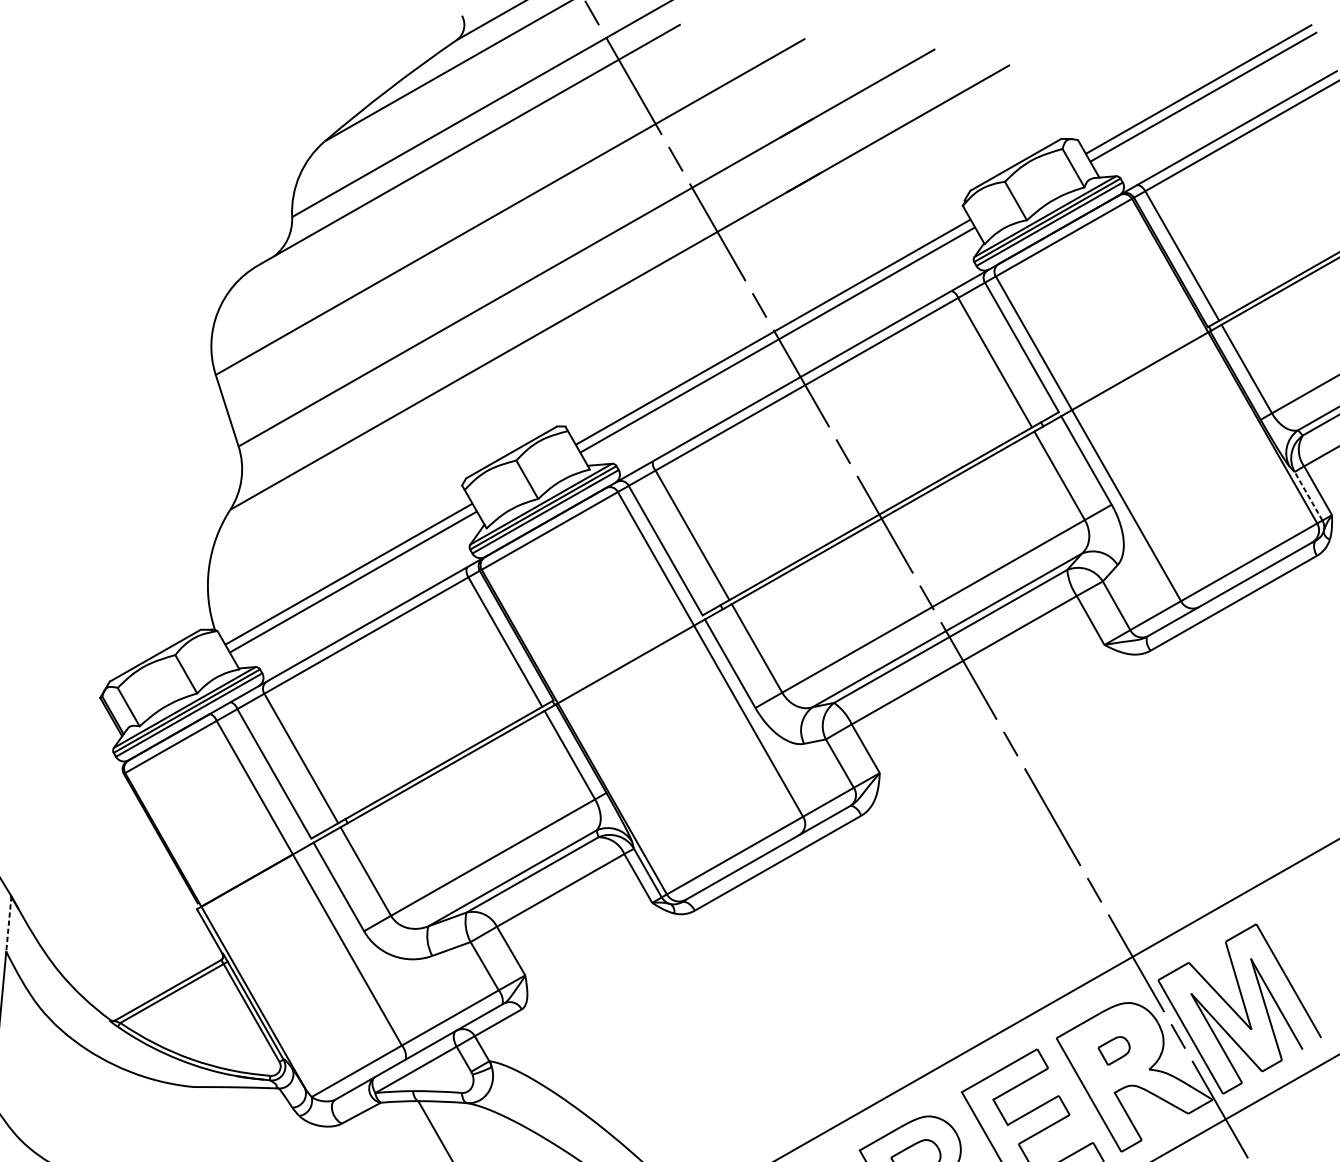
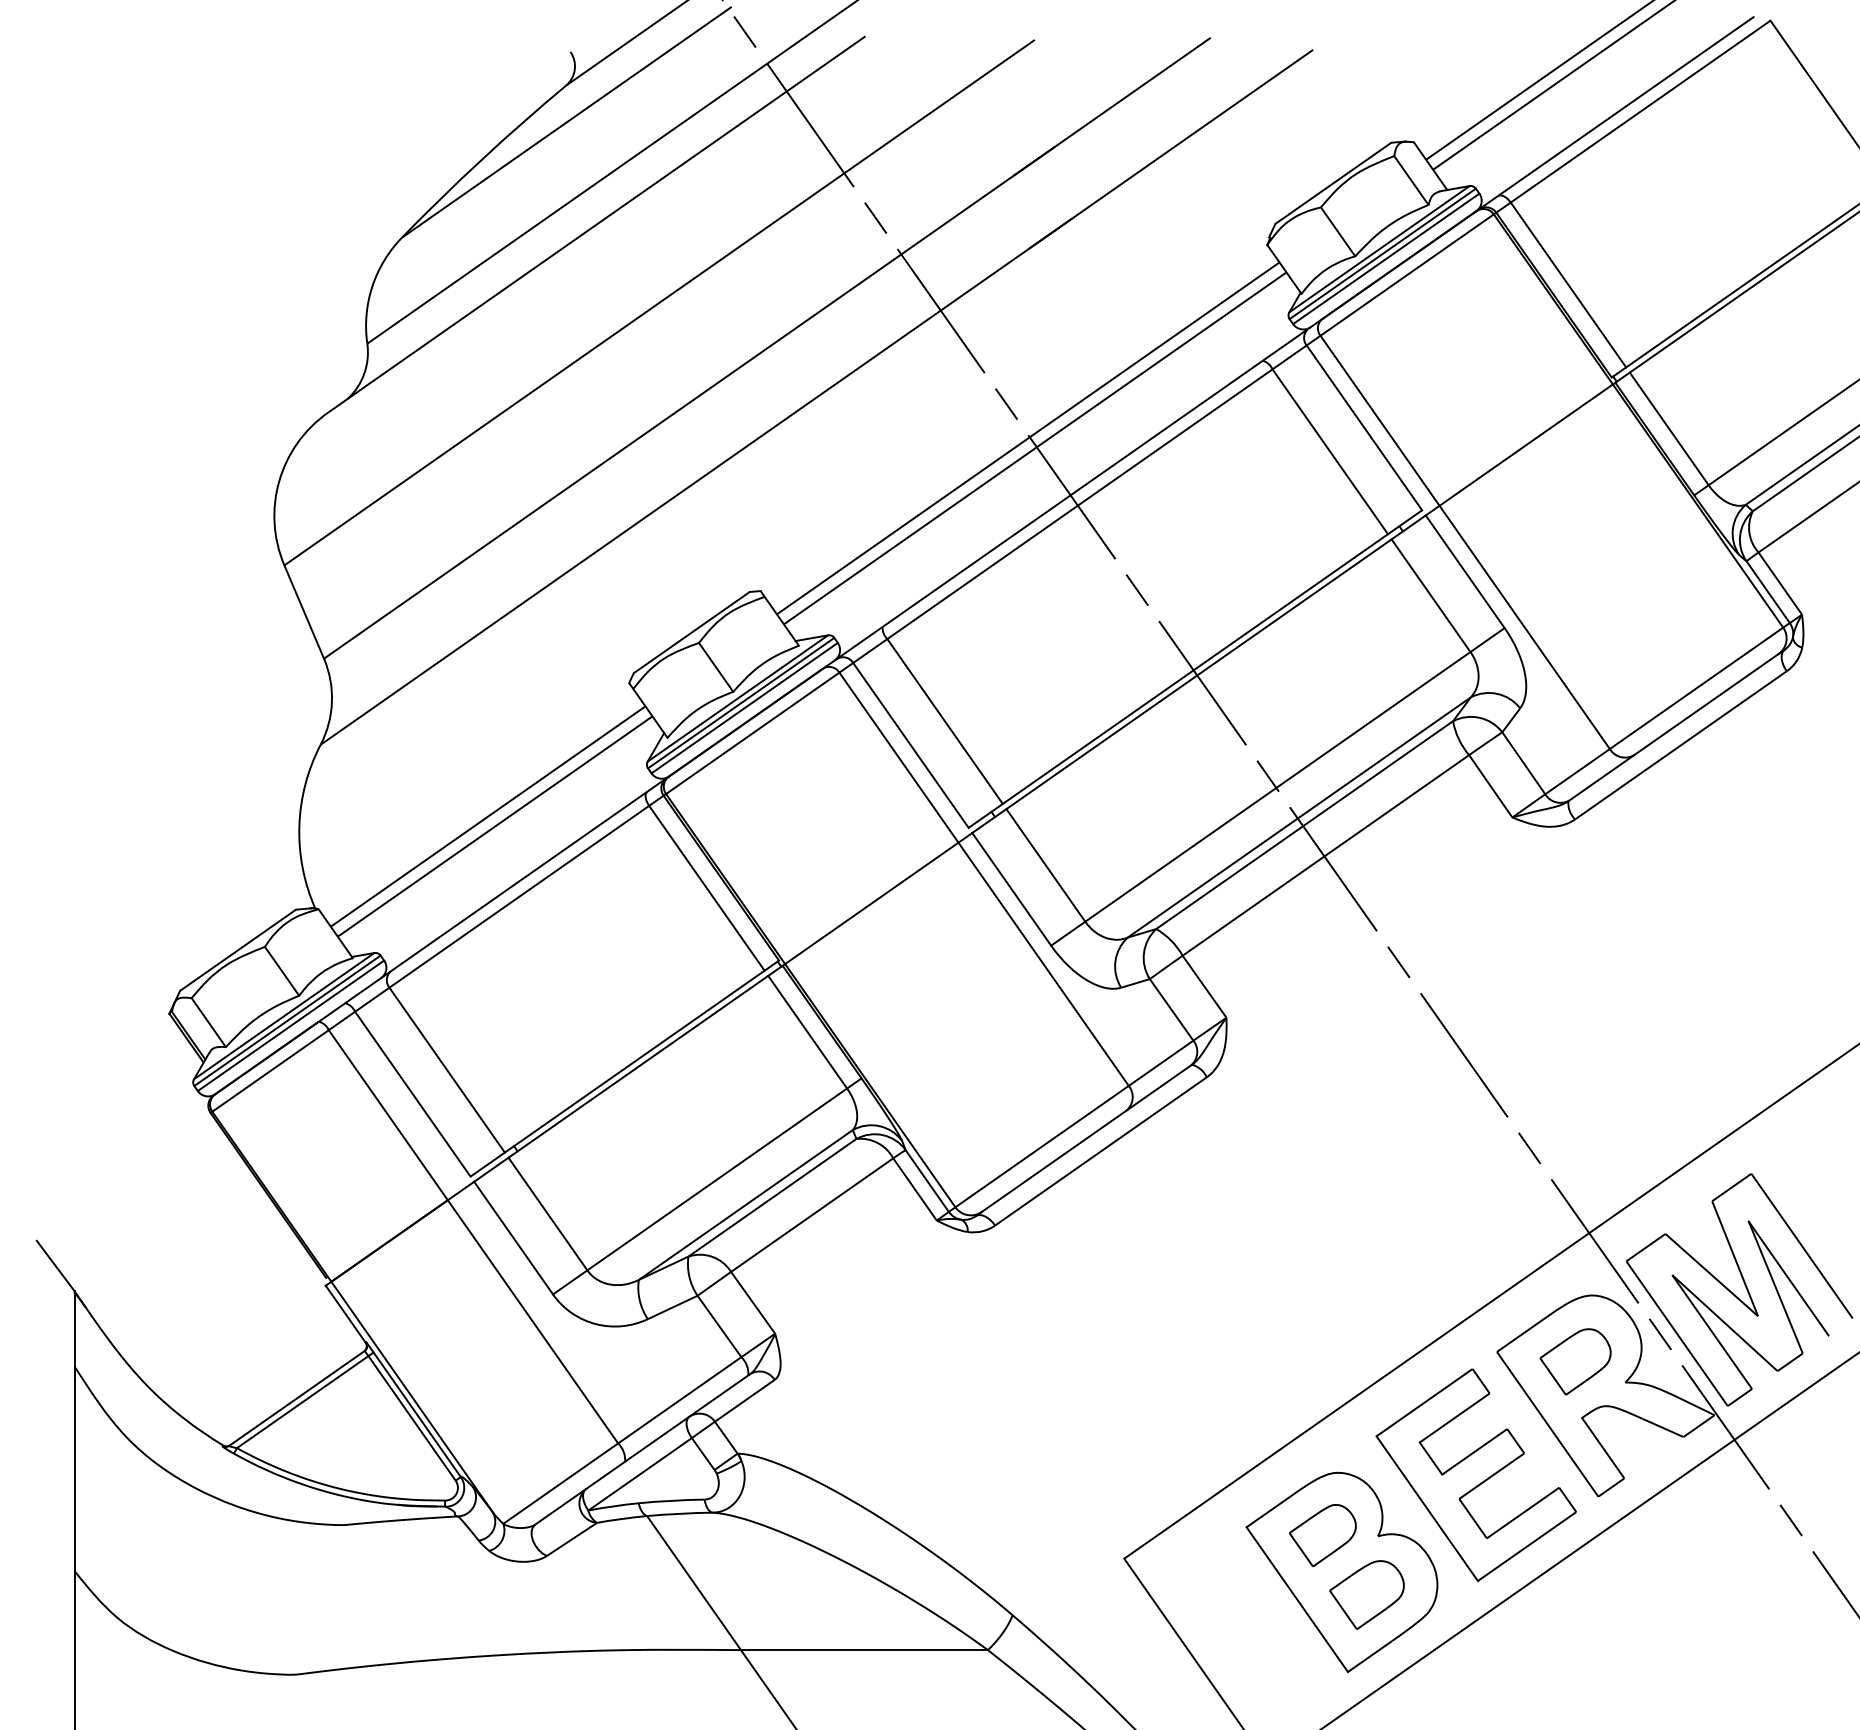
line: (1308, 495) -> (1767, 591), dashed -> solid
line: (8, 924) -> (74, 1329), dashed -> solid
part: (1113, 1050) -> (1575, 1361), size x1.67

